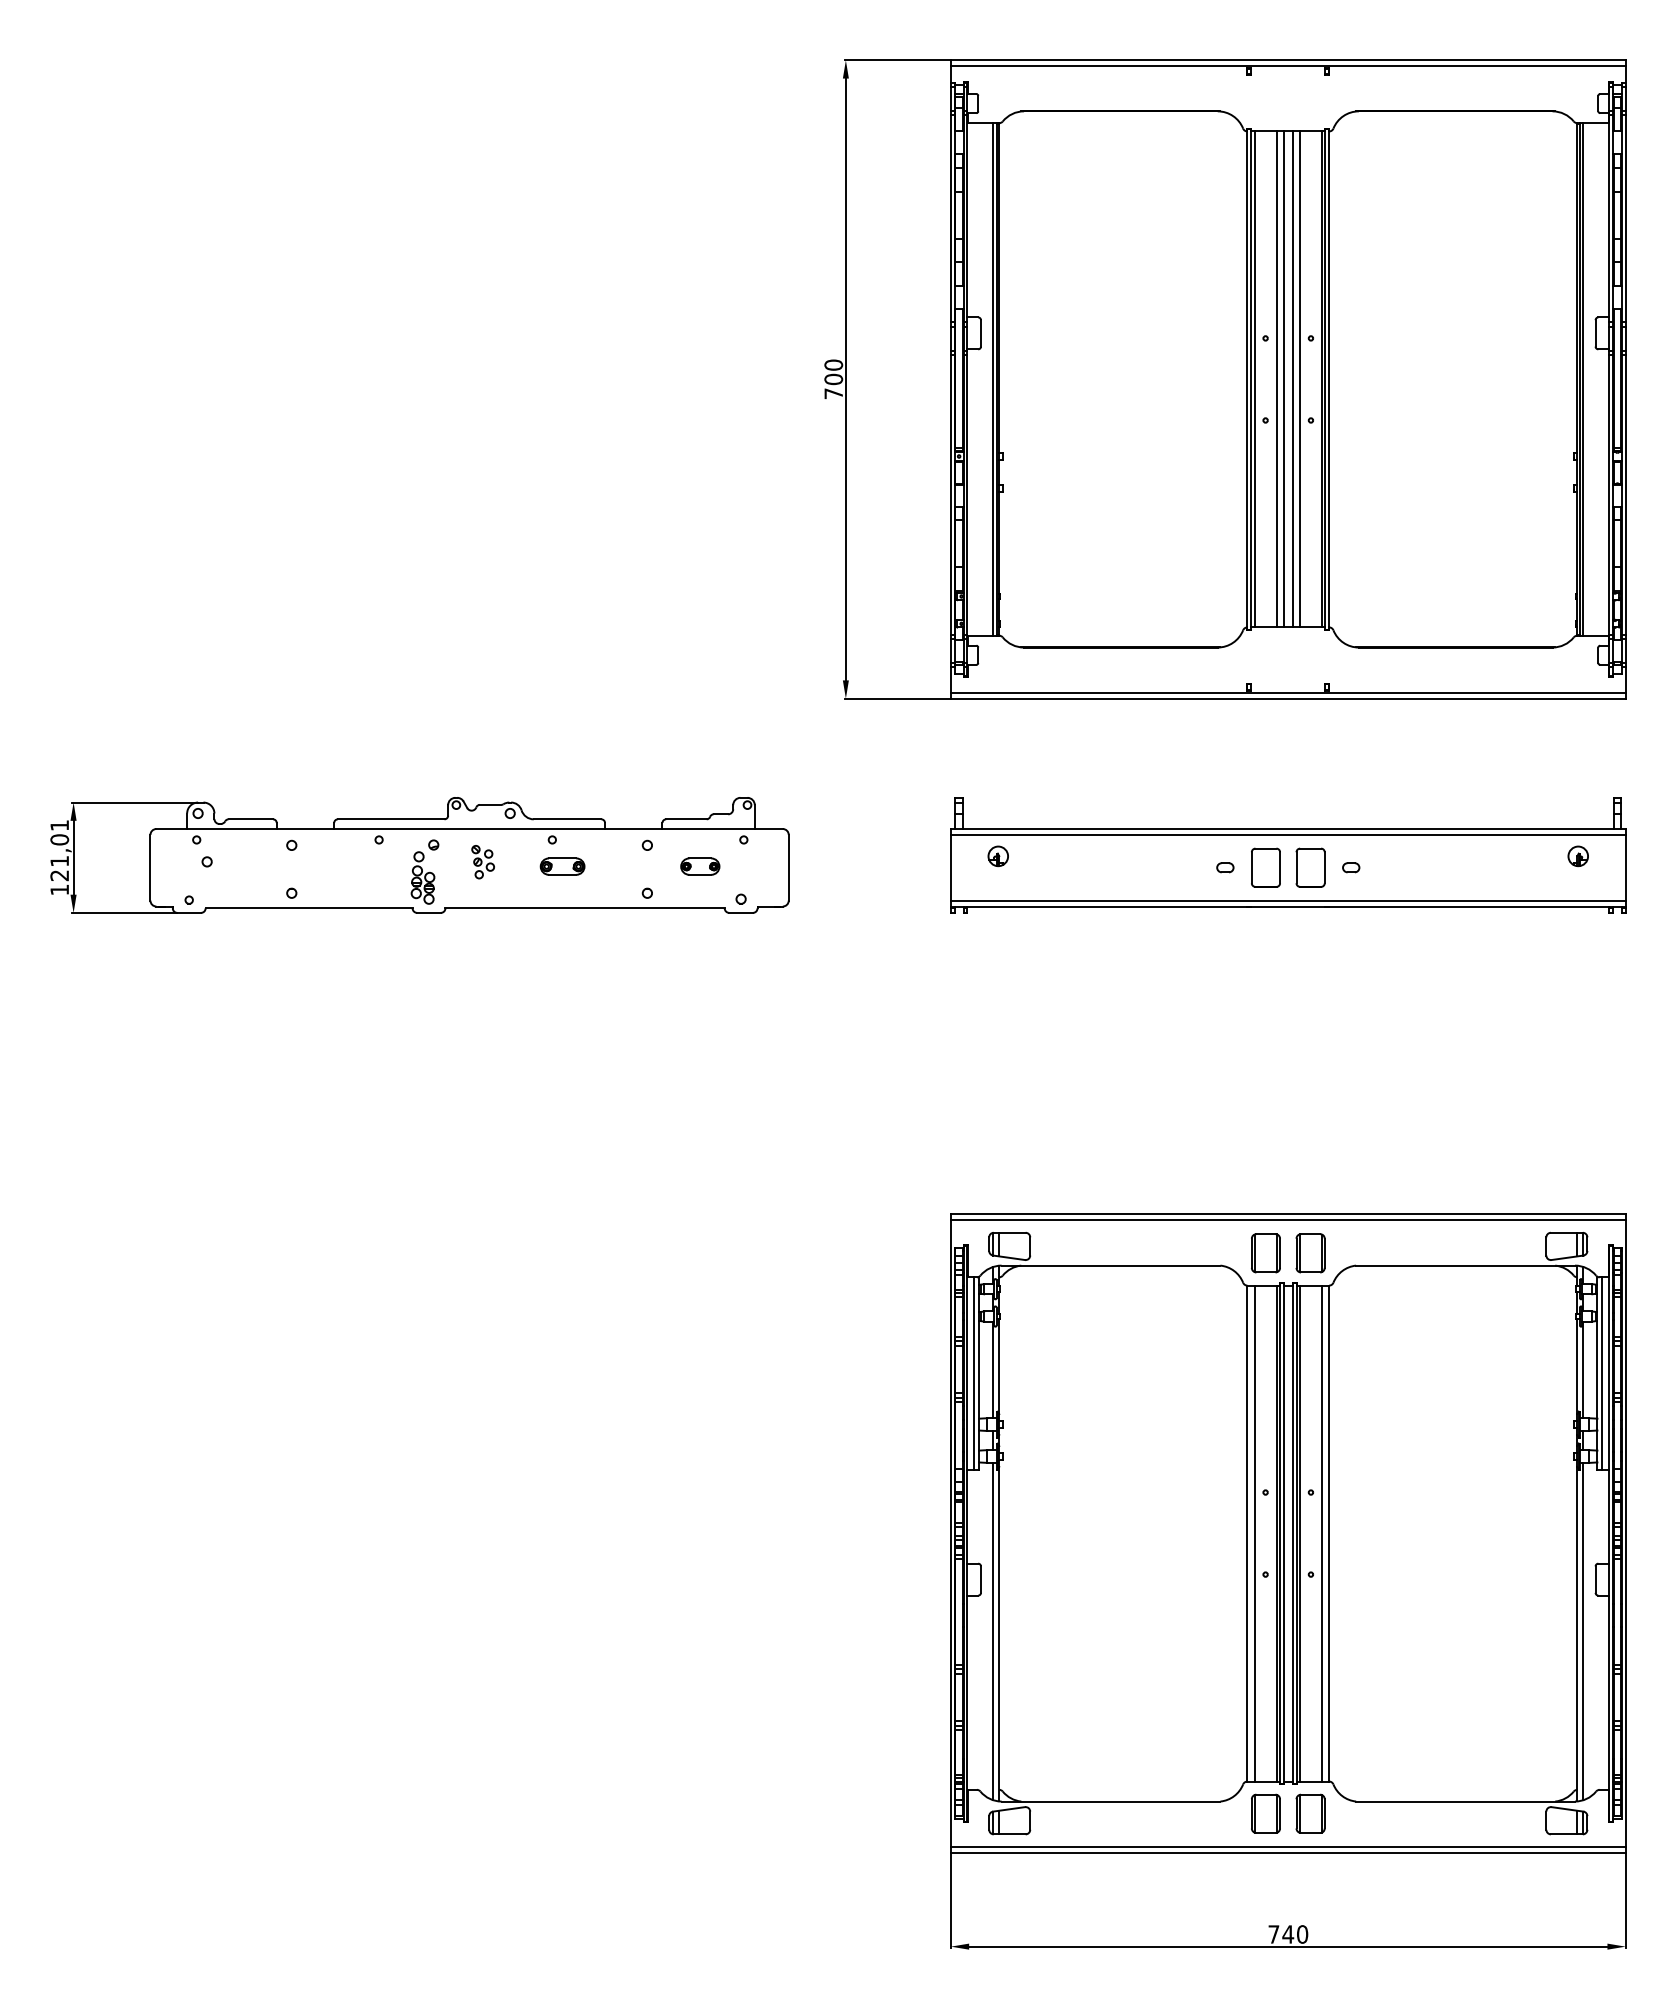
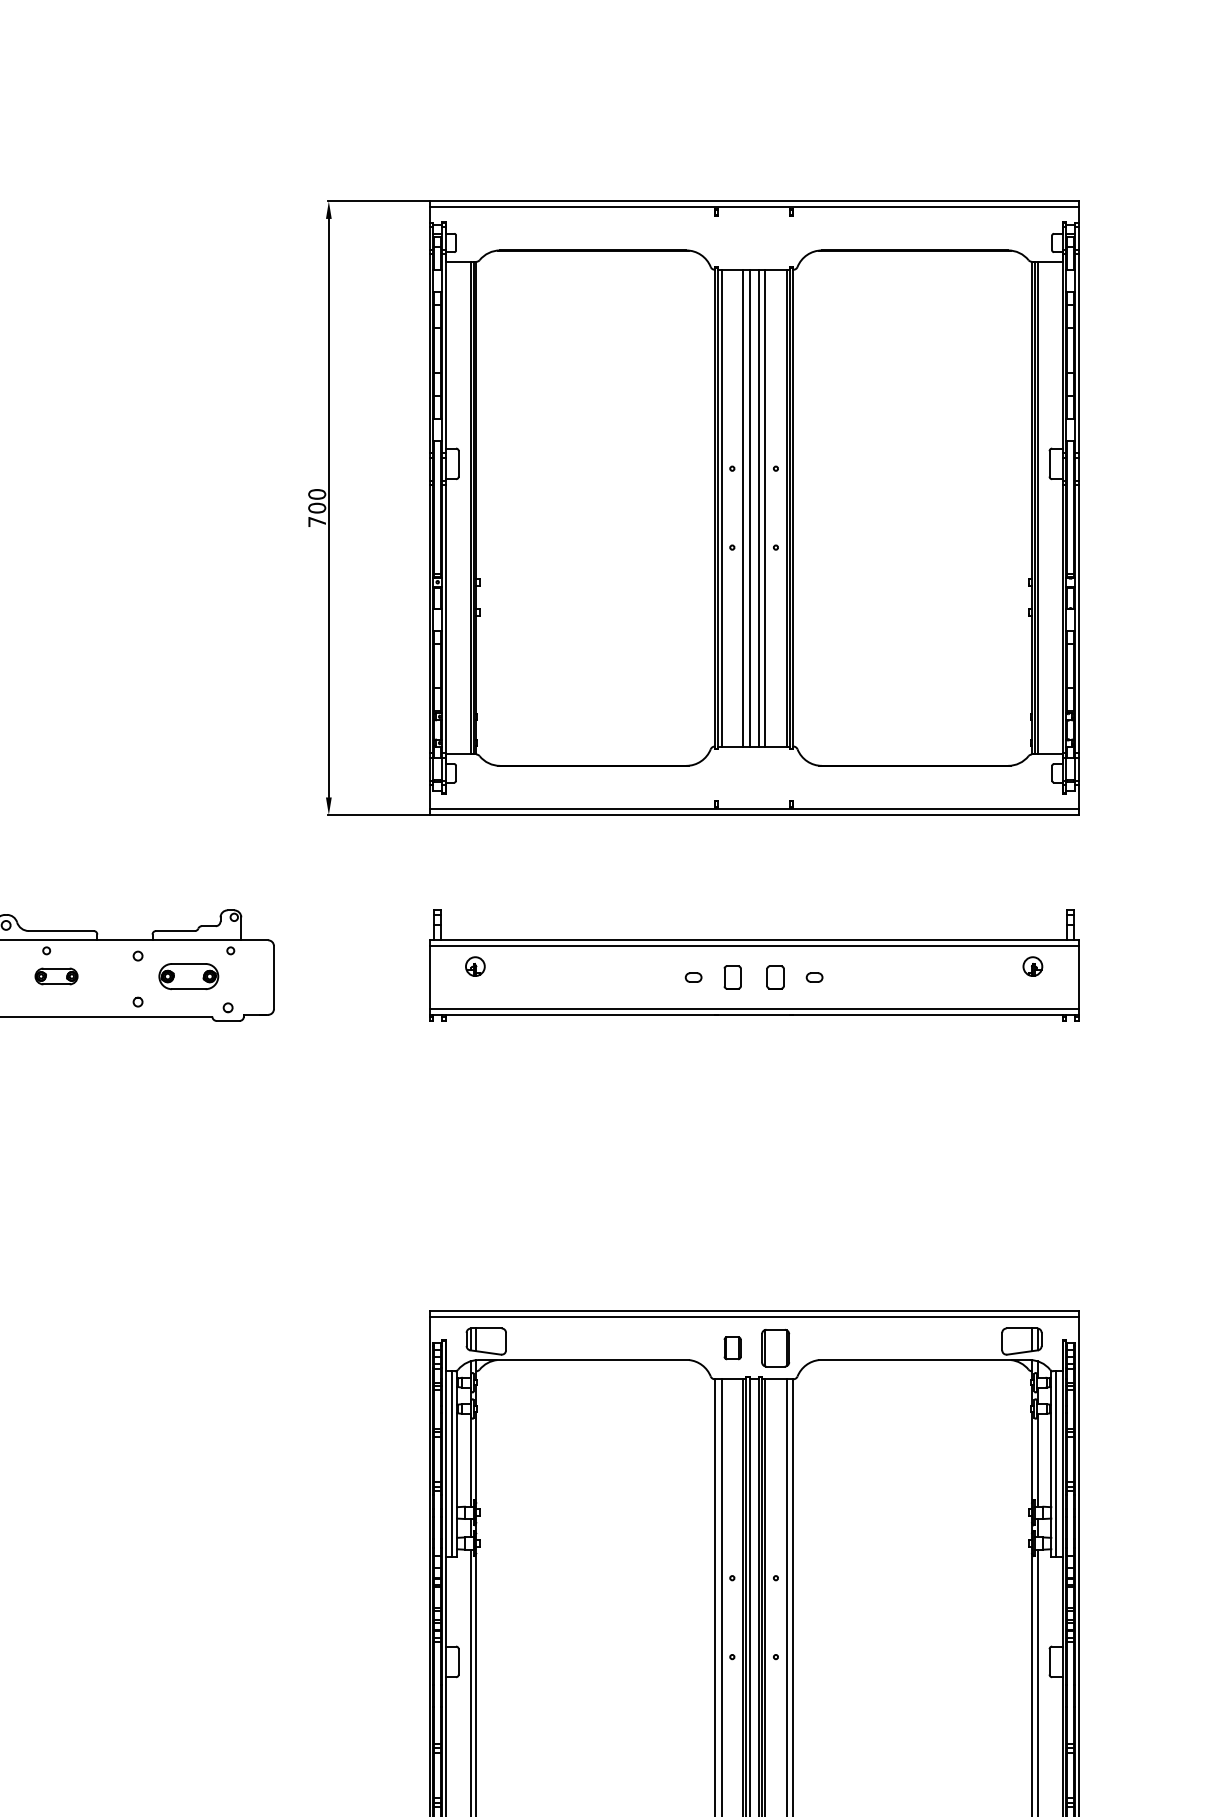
part: (700, 866) -> (189, 976), size x1.6
part: (1265, 867) -> (732, 977), size x0.6
part: (1310, 867) -> (775, 977), size x0.6
part: (1265, 1253) -> (732, 1348), size x0.6

